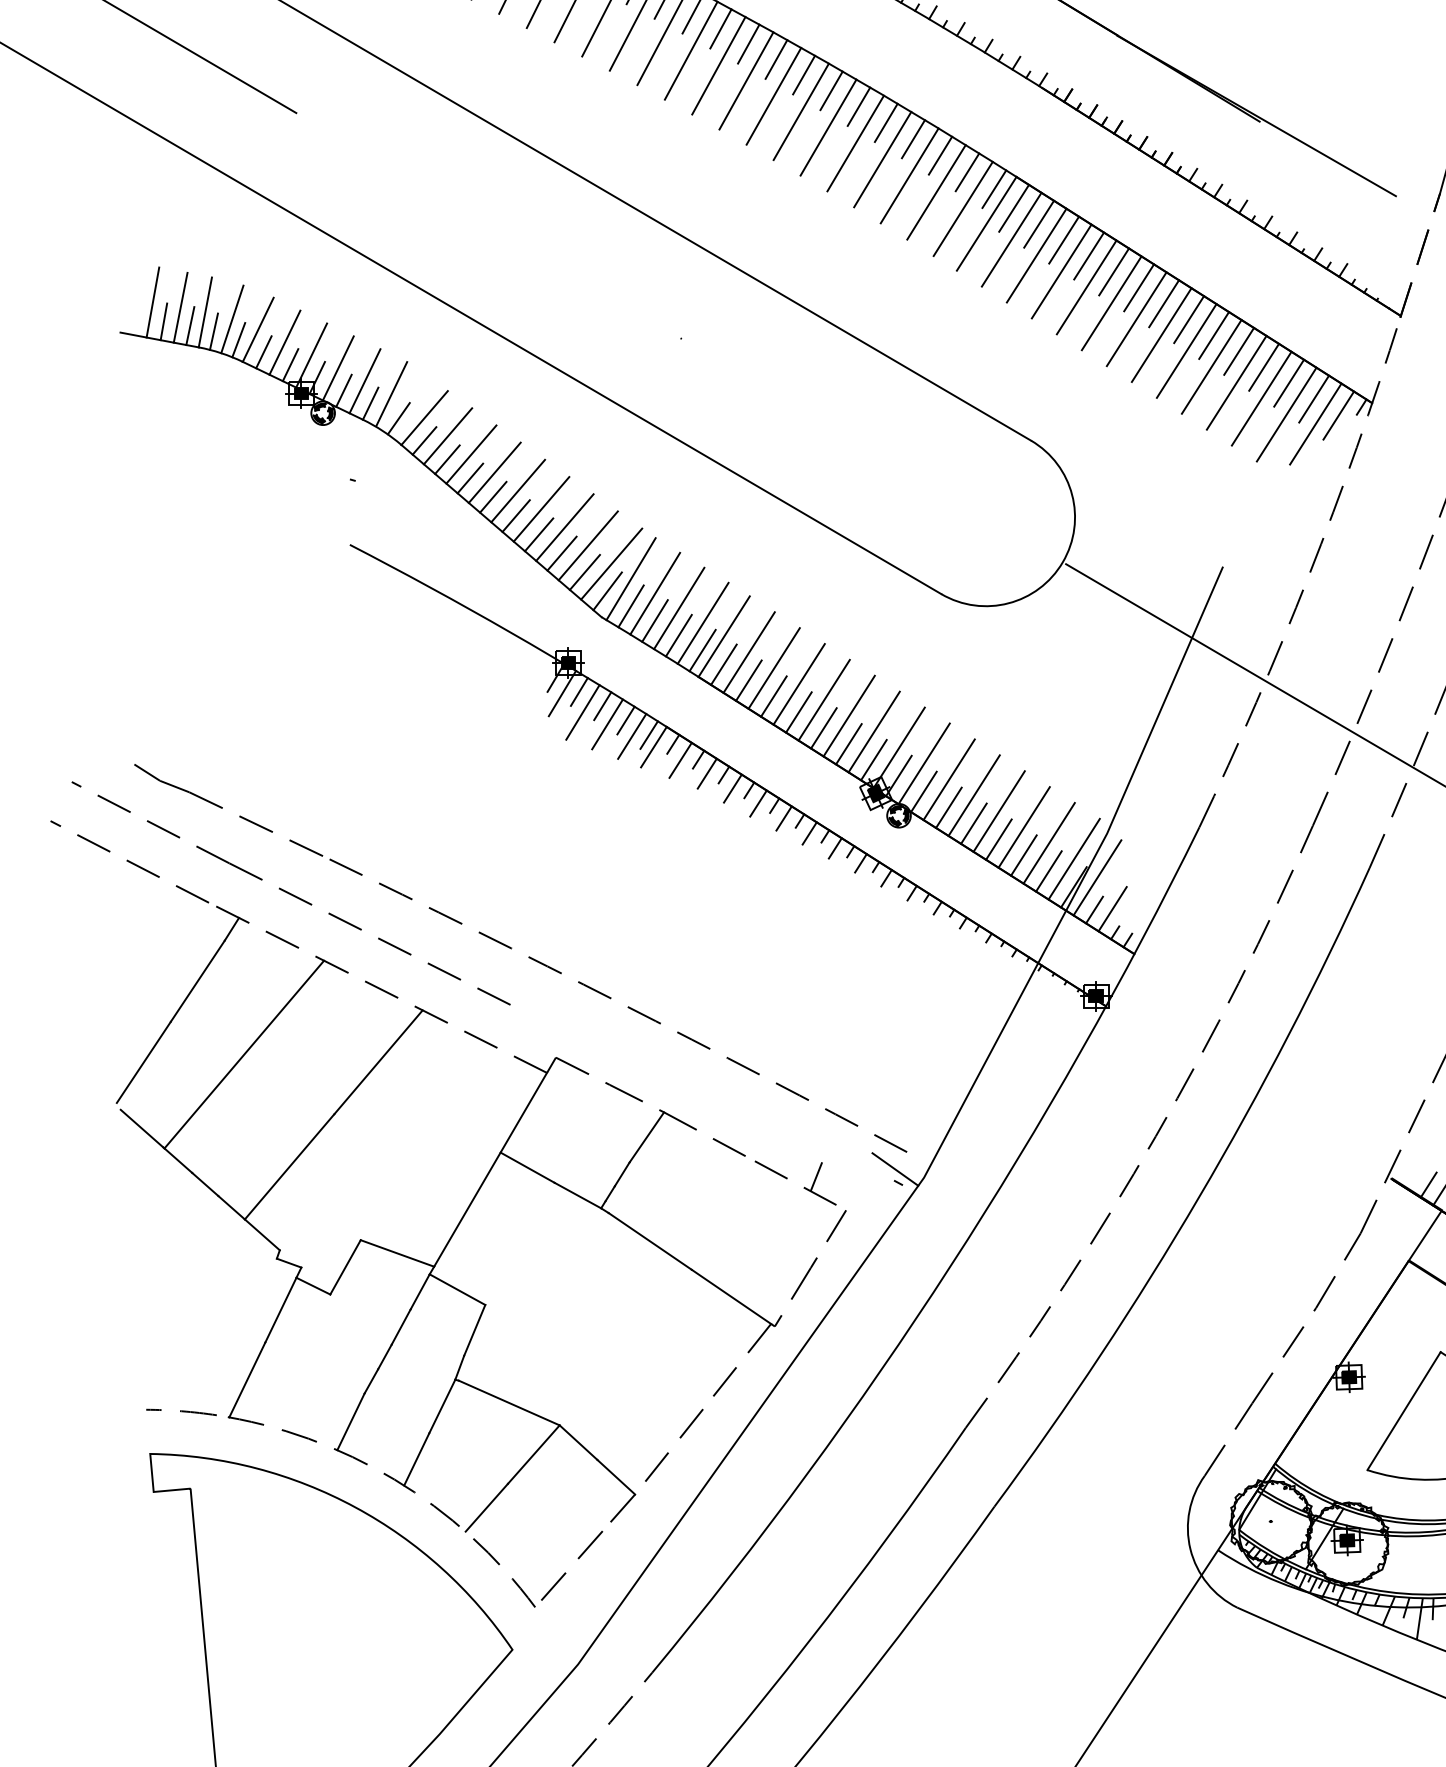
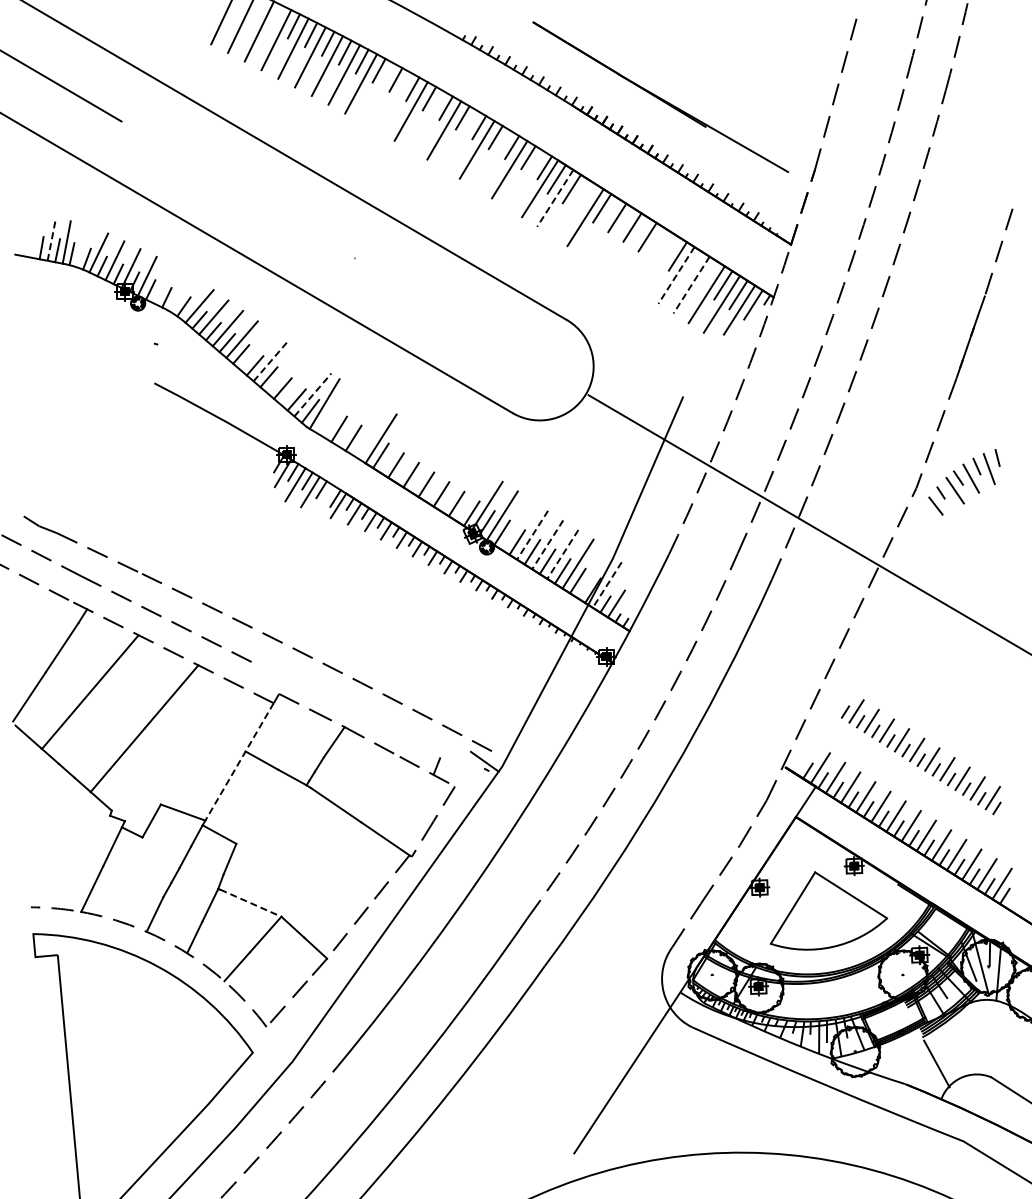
line: (718, 64) -> (377, 92), removed
line: (746, 79) -> (394, 101), removed
line: (800, 111) -> (427, 120), removed
line: (855, 144) -> (460, 140), removed
line: (908, 175) -> (492, 159), removed
line: (962, 208) -> (525, 179), removed
line: (1012, 239) -> (555, 198), solid -> dashed
line: (1064, 239) -> (587, 198), removed
line: (1036, 254) -> (570, 207), removed
line: (1086, 286) -> (600, 226), removed
line: (152, 302) -> (34, 236), removed
line: (1111, 302) -> (615, 236), removed
line: (180, 307) -> (51, 239), solid -> dashed
line: (231, 319) -> (82, 246), removed
line: (1135, 319) -> (630, 246), removed
line: (1188, 319) -> (662, 246), removed
line: (1162, 333) -> (646, 255), removed
line: (1186, 350) -> (661, 265), removed
line: (1239, 350) -> (693, 265), removed
line: (1211, 366) -> (676, 275), solid -> dashed
line: (1264, 366) -> (708, 275), removed
line: (365, 380) -> (163, 283), removed
line: (1236, 383) -> (691, 285), solid -> dashed
line: (391, 393) -> (179, 291), removed
line: (518, 490) -> (256, 350), removed
line: (541, 508) -> (270, 361), solid -> dashed
line: (564, 527) -> (284, 372), removed
line: (587, 545) -> (298, 383), removed
line: (612, 563) -> (313, 394), solid -> dashed
line: (655, 593) -> (339, 412), removed
line: (630, 606) -> (324, 420), removed
line: (678, 607) -> (353, 421), removed
line: (701, 622) -> (367, 430), removed
line: (701, 649) -> (367, 446), removed
line: (747, 652) -> (395, 448), removed
line: (772, 667) -> (410, 457), removed
line: (799, 683) -> (426, 467), removed
line: (823, 700) -> (441, 477), removed
line: (848, 715) -> (456, 486), removed
line: (873, 731) -> (471, 496), removed
line: (630, 735) -> (324, 498), removed
line: (947, 779) -> (516, 525), removed
line: (974, 796) -> (532, 535), solid -> dashed
line: (998, 810) -> (547, 544), solid -> dashed
line: (1023, 827) -> (562, 554), solid -> dashed
line: (1073, 858) -> (592, 573), removed
line: (1097, 878) -> (607, 585), solid -> dashed
line: (490, 1169) -> (239, 761), solid -> dashed
line: (510, 1403) -> (251, 903), solid -> dashed

